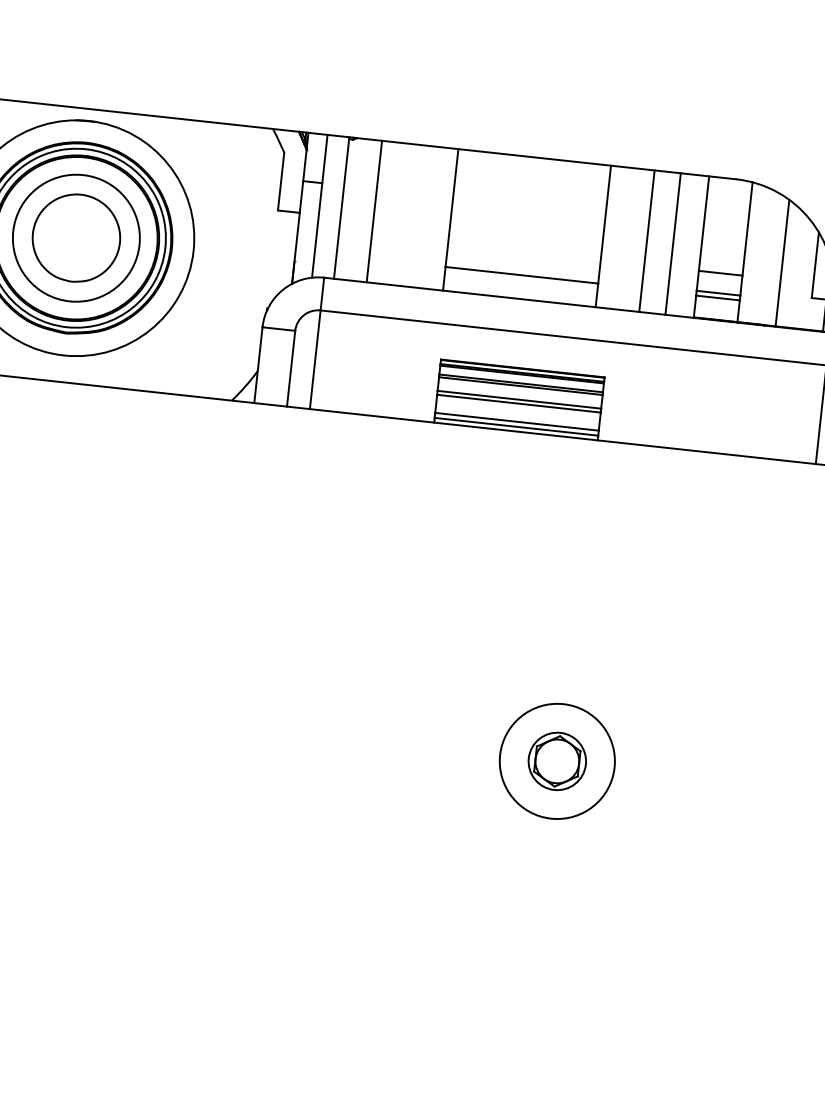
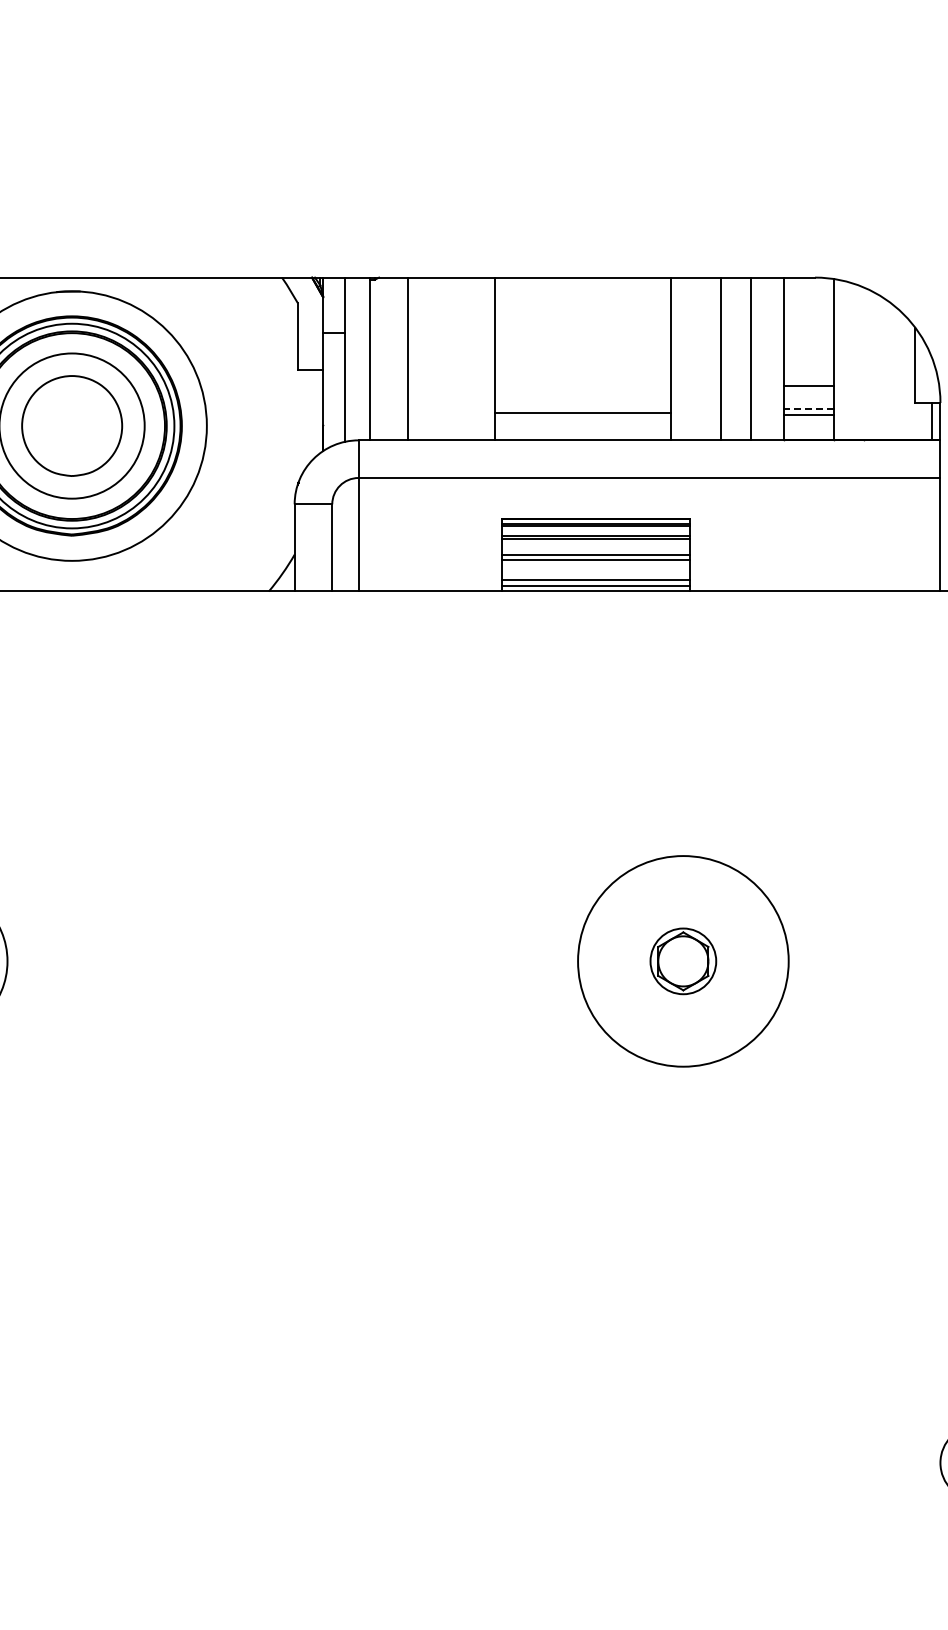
line: (782, 262) -> (877, 366), removed
line: (718, 293) -> (808, 409), solid -> dashed
circle: (557, 761) -> (683, 961), size x1.6

